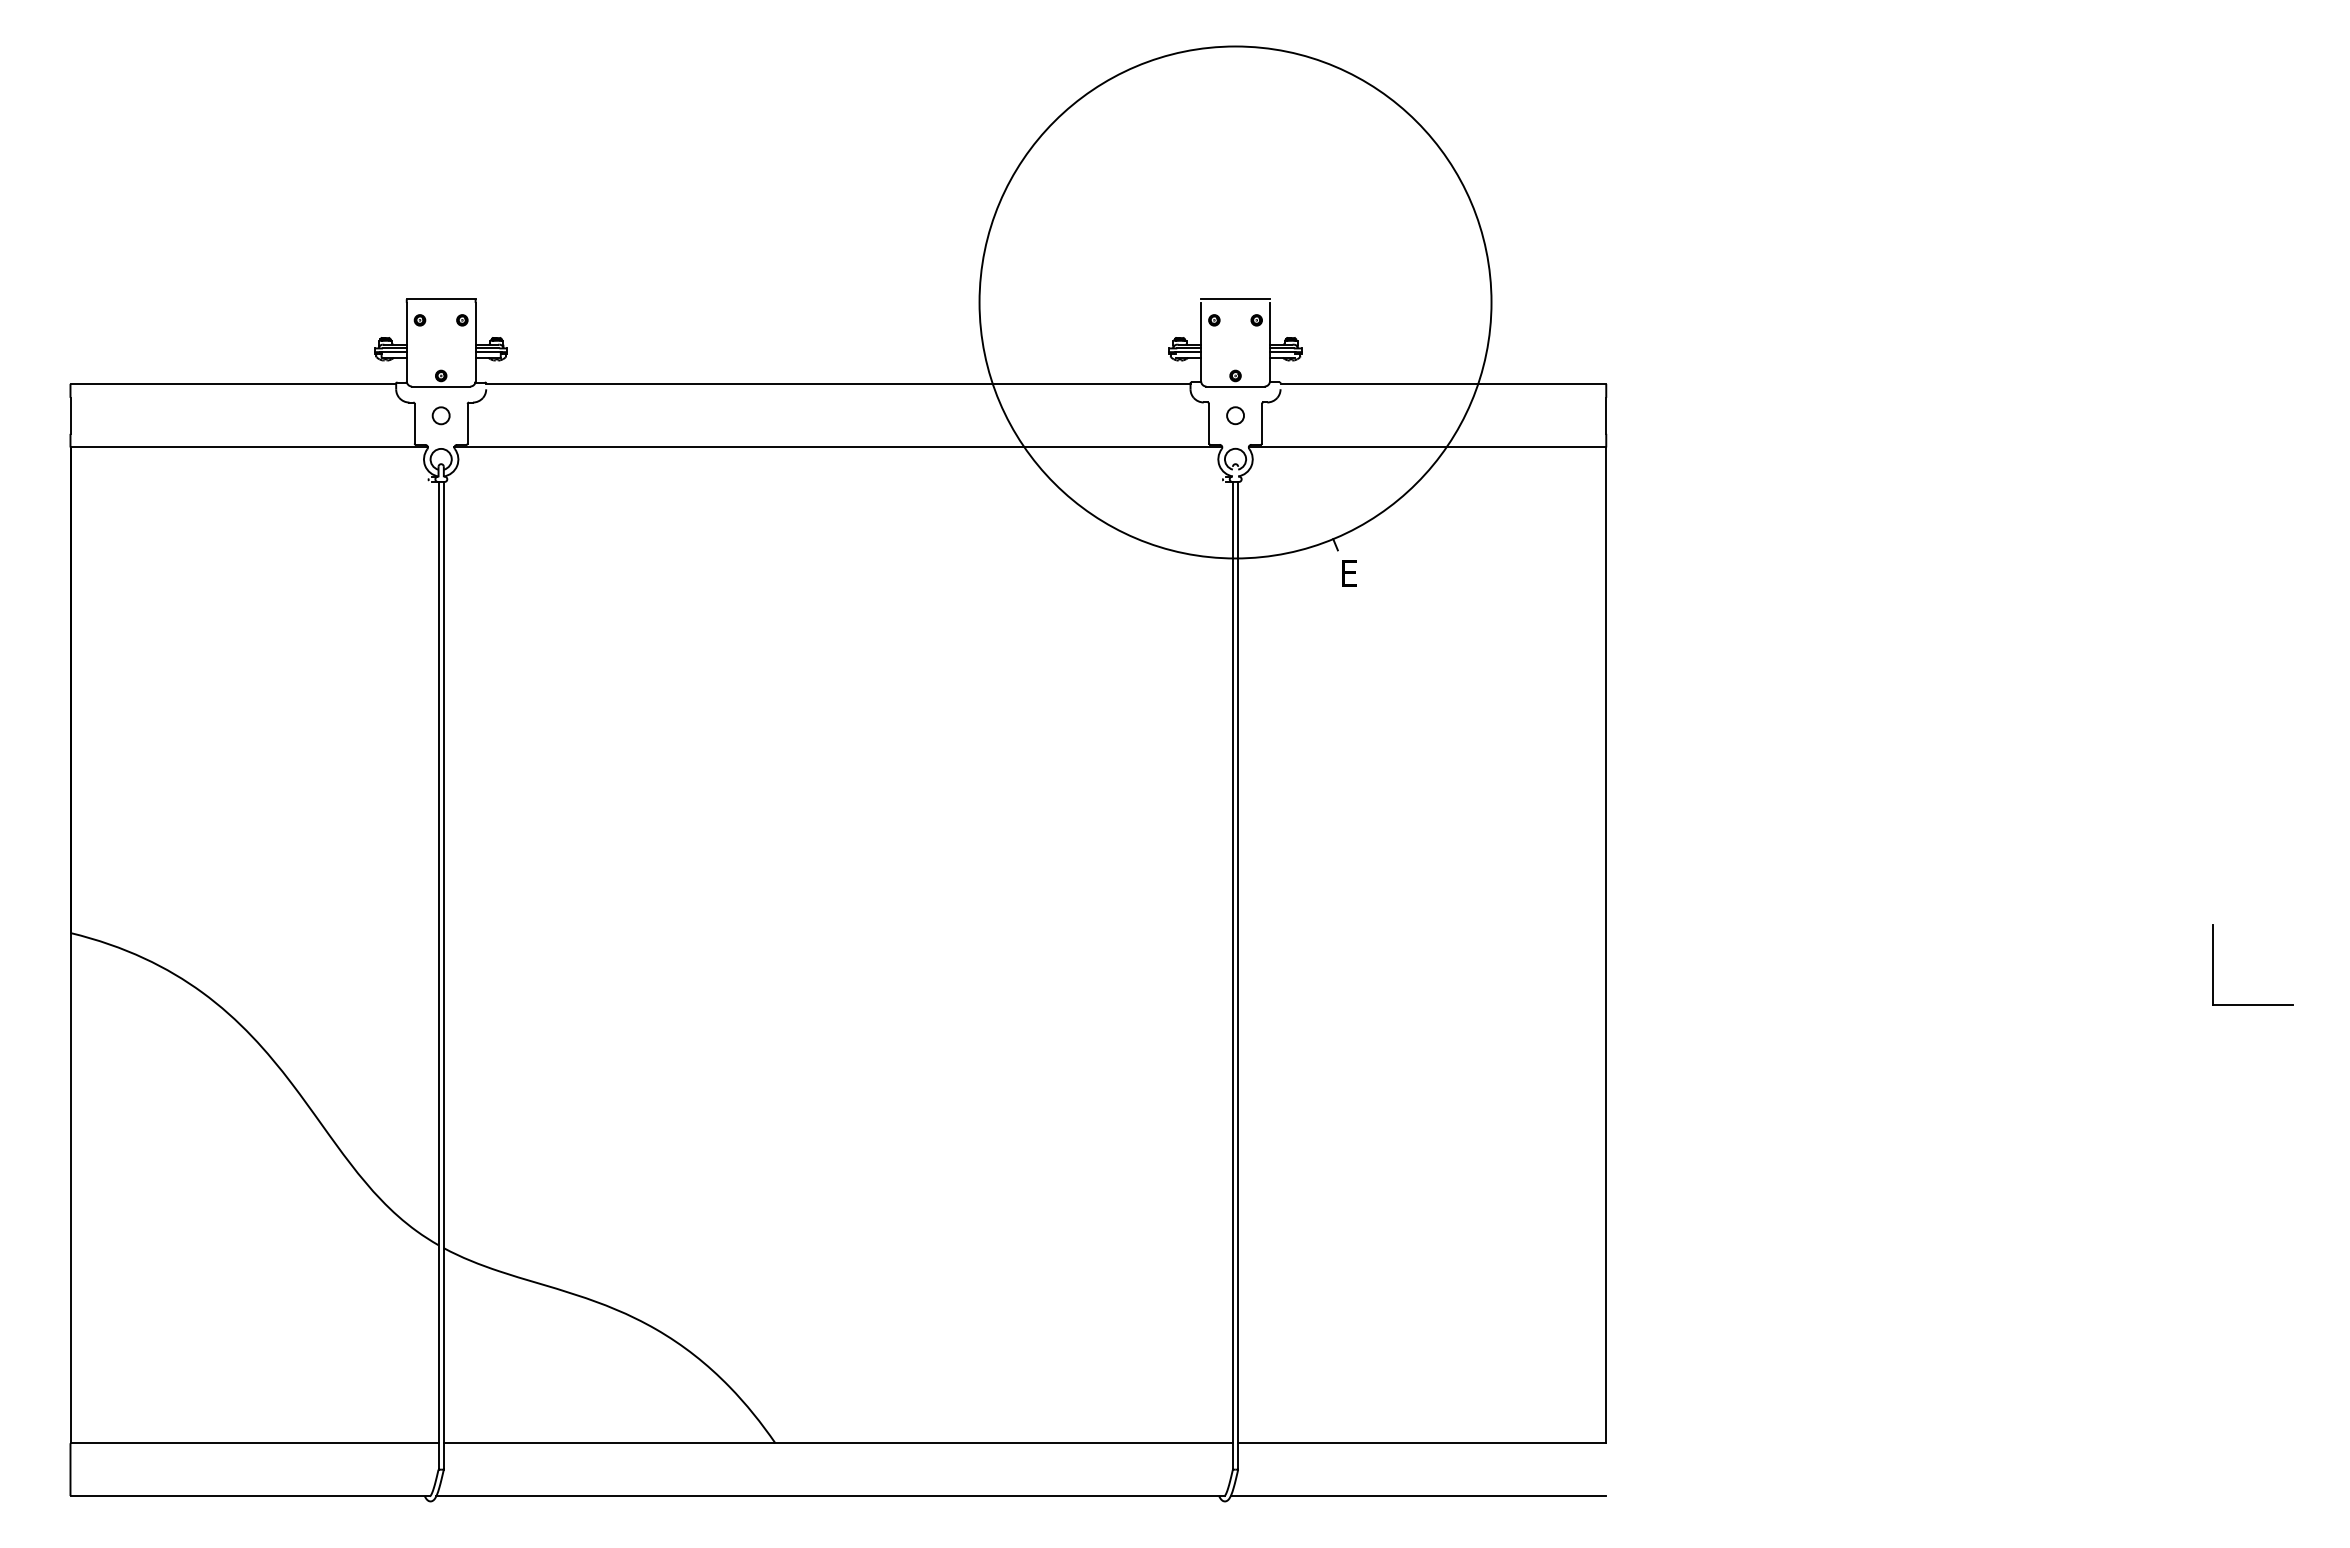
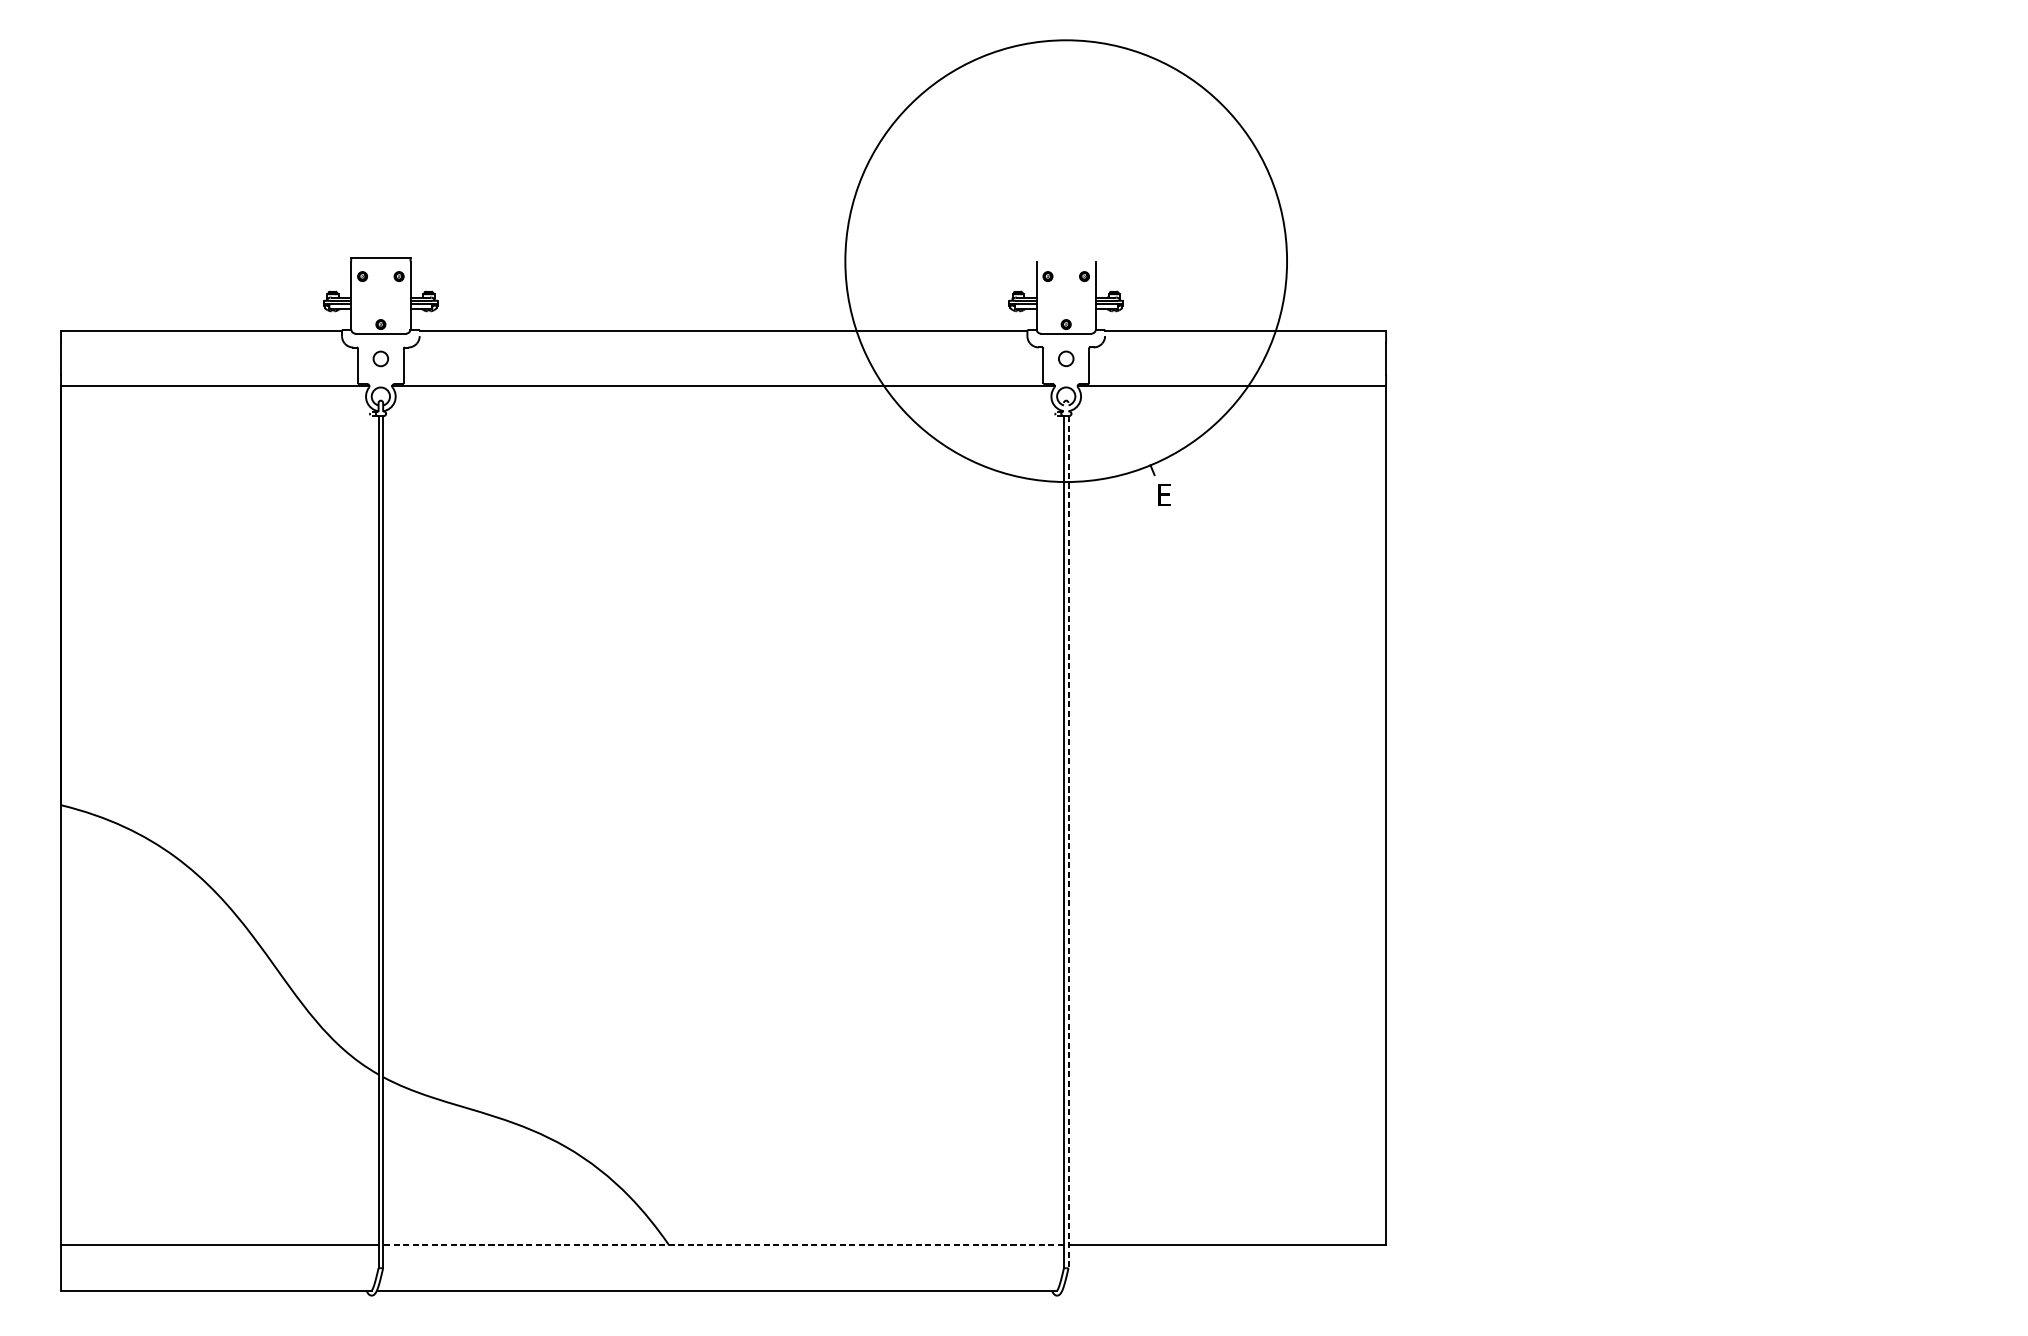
line: (1235, 299) -> (1066, 258), removed
part: (2213, 964) -> (1910, 832), removed
line: (1238, 976) -> (1068, 842), solid -> dashed
line: (838, 1443) -> (723, 1245), solid -> dashed
line: (1418, 1496) -> (1224, 1291), removed

